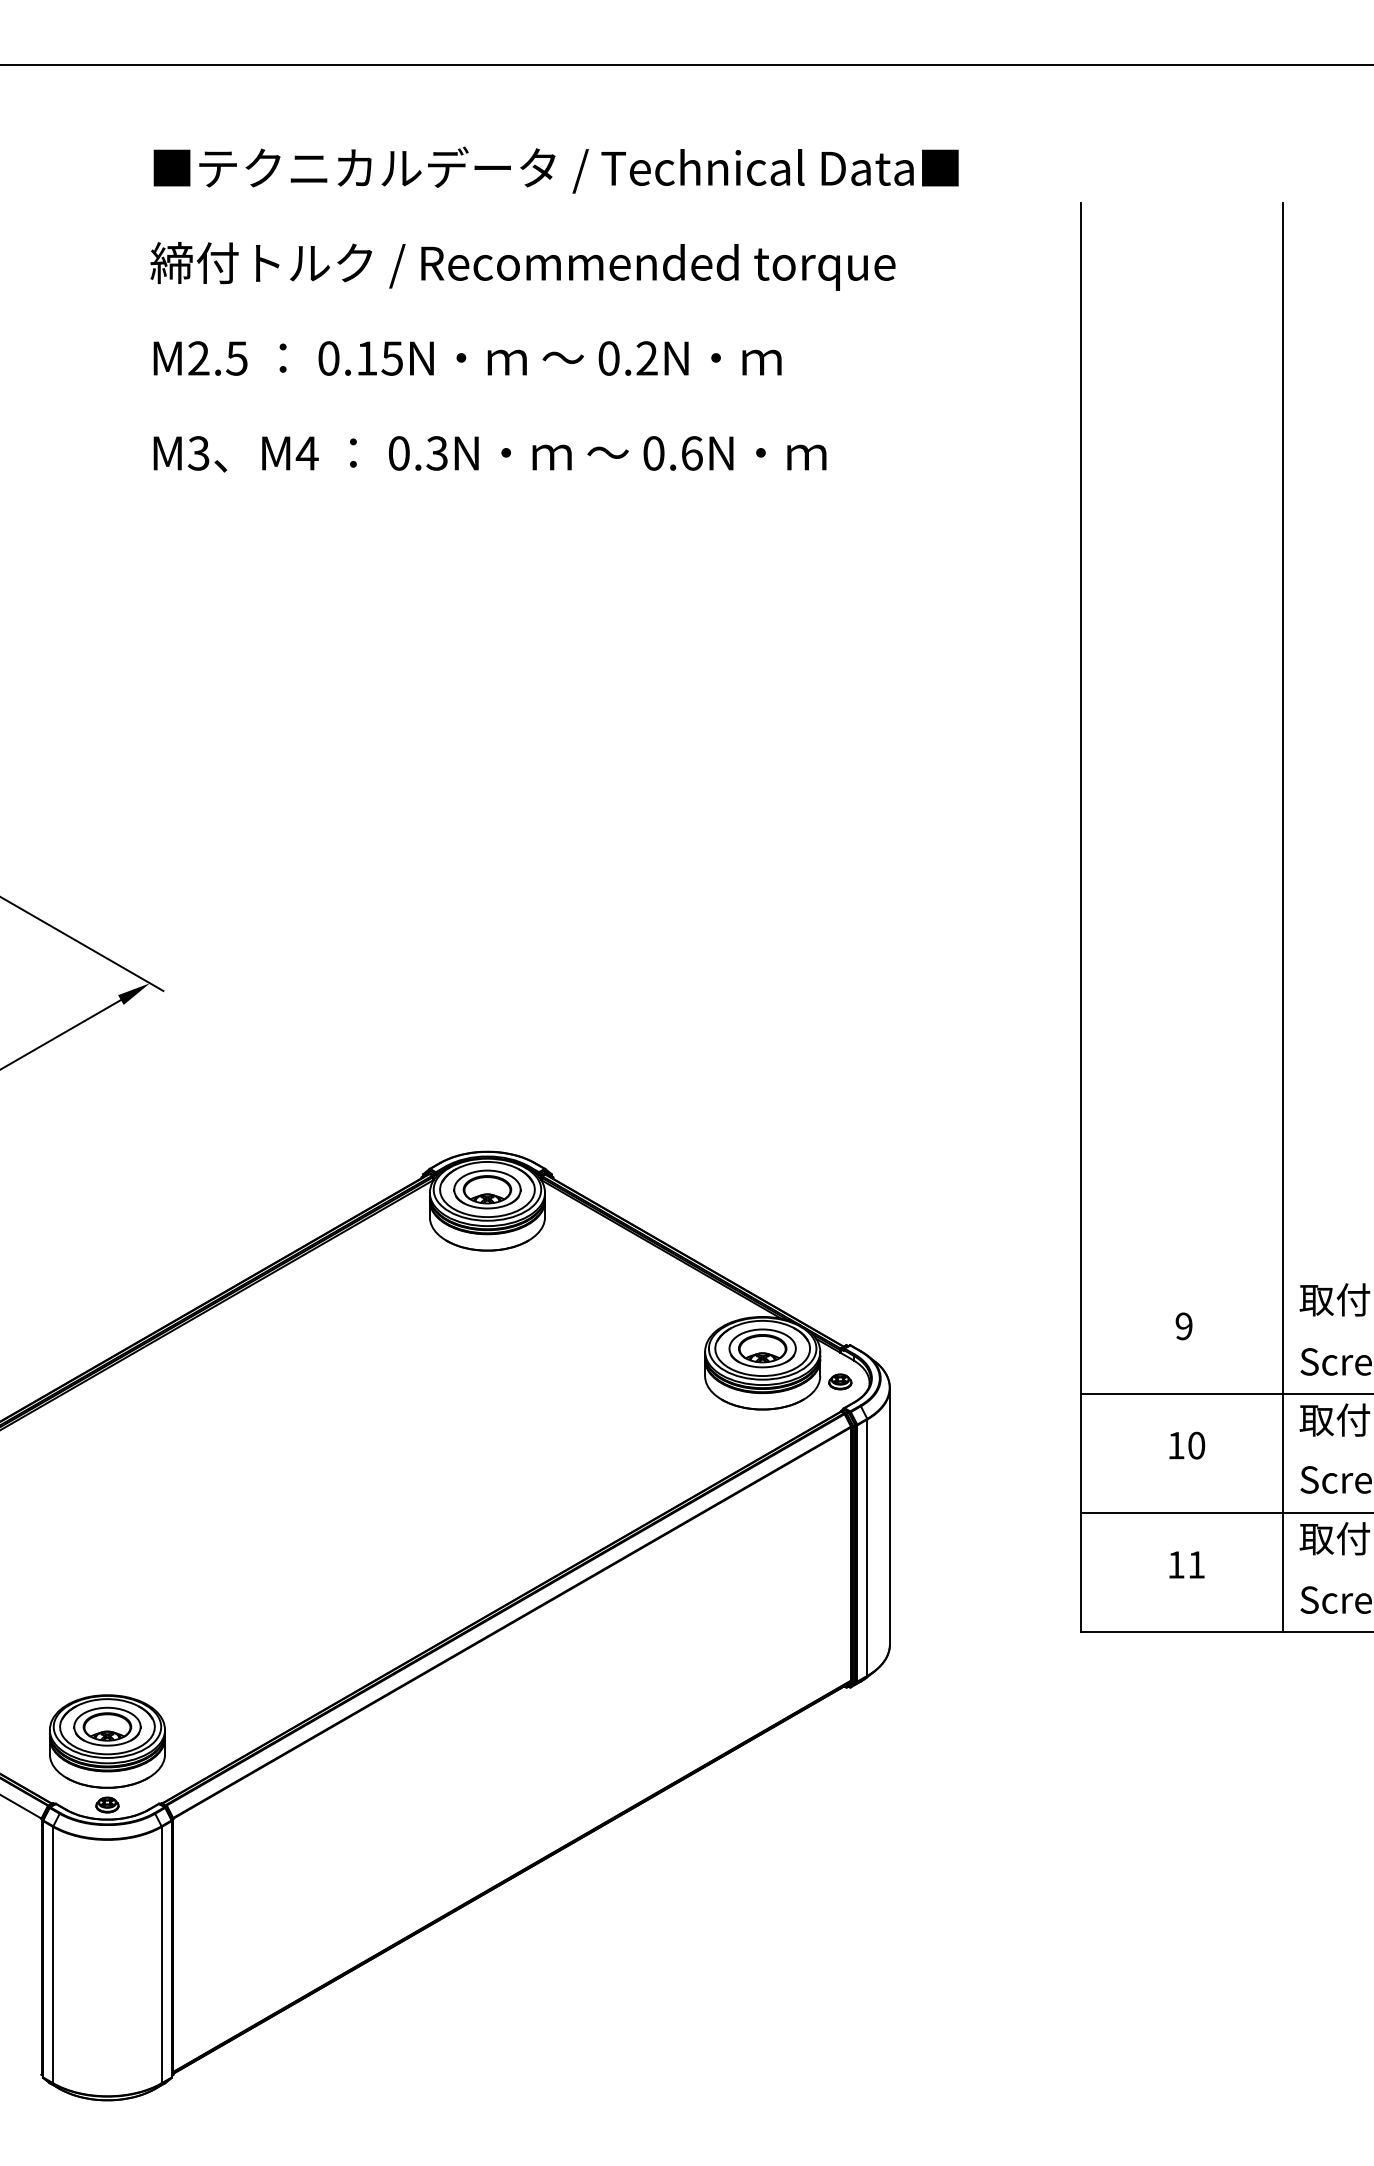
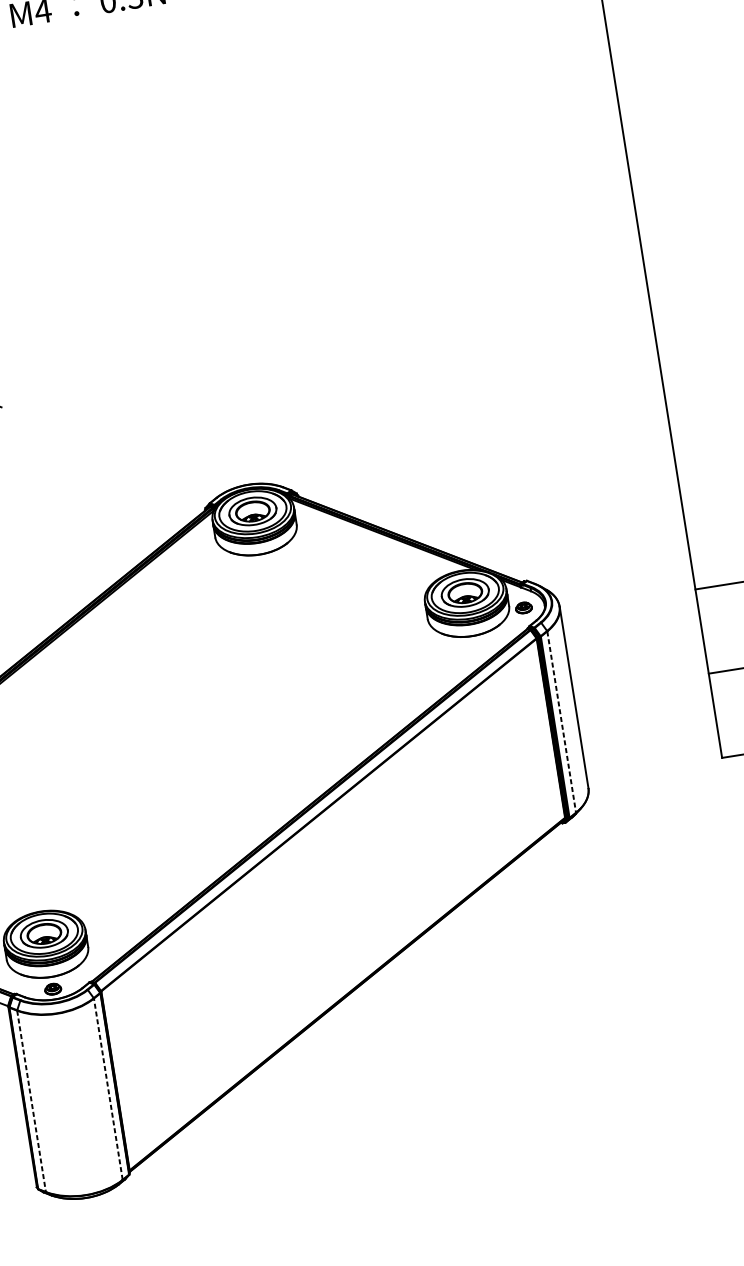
line: (867, 1548) -> (561, 722), solid -> dashed
line: (161, 1954) -> (108, 1088), solid -> dashed
line: (53, 1955) -> (31, 1101), solid -> dashed

